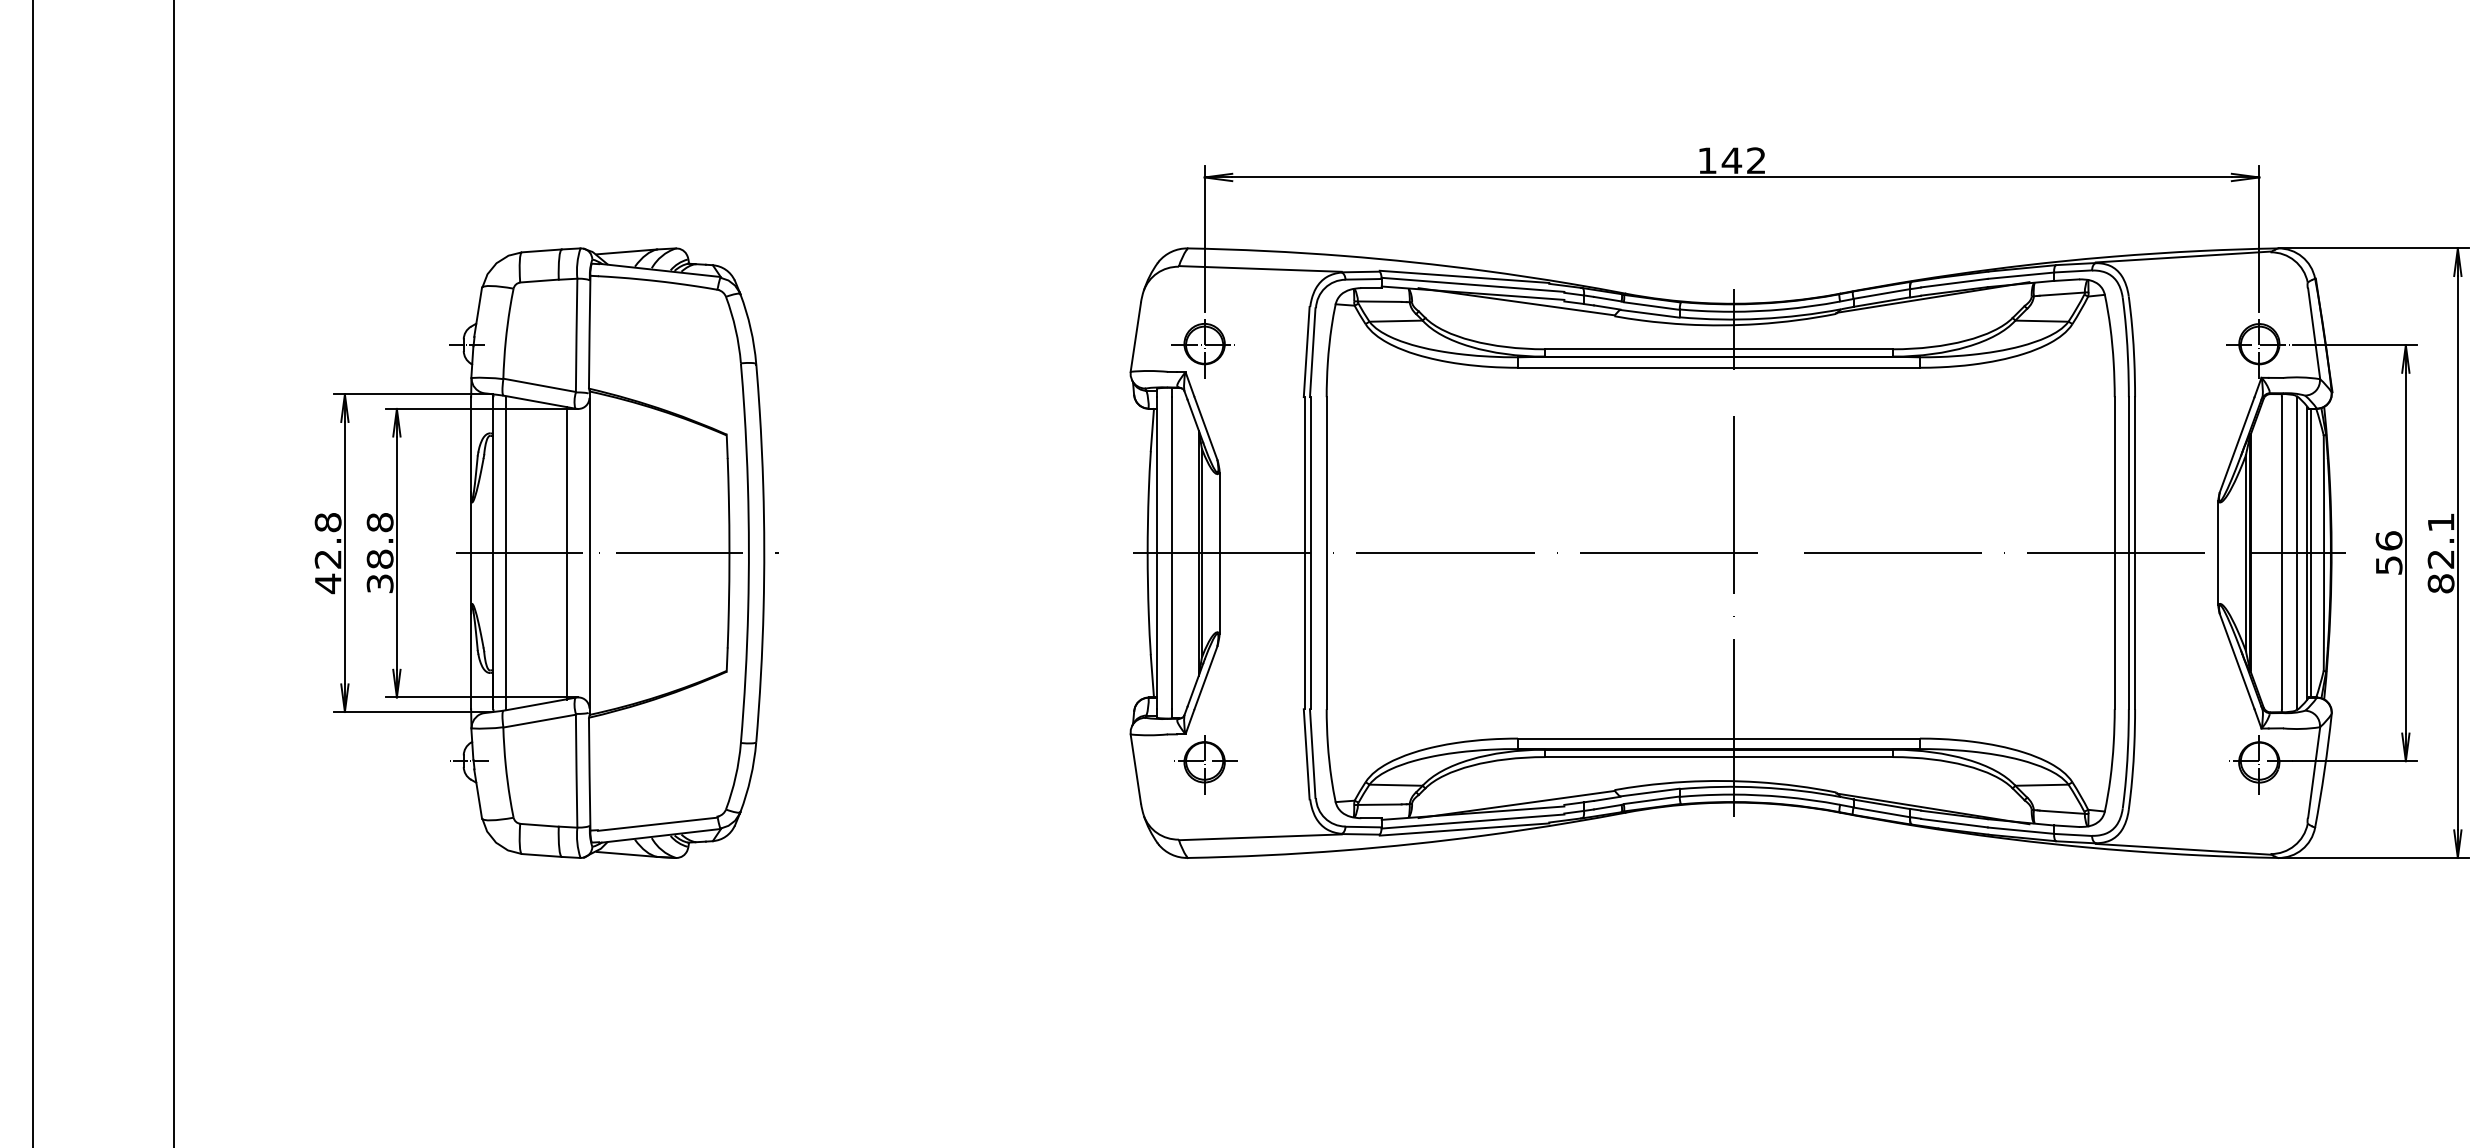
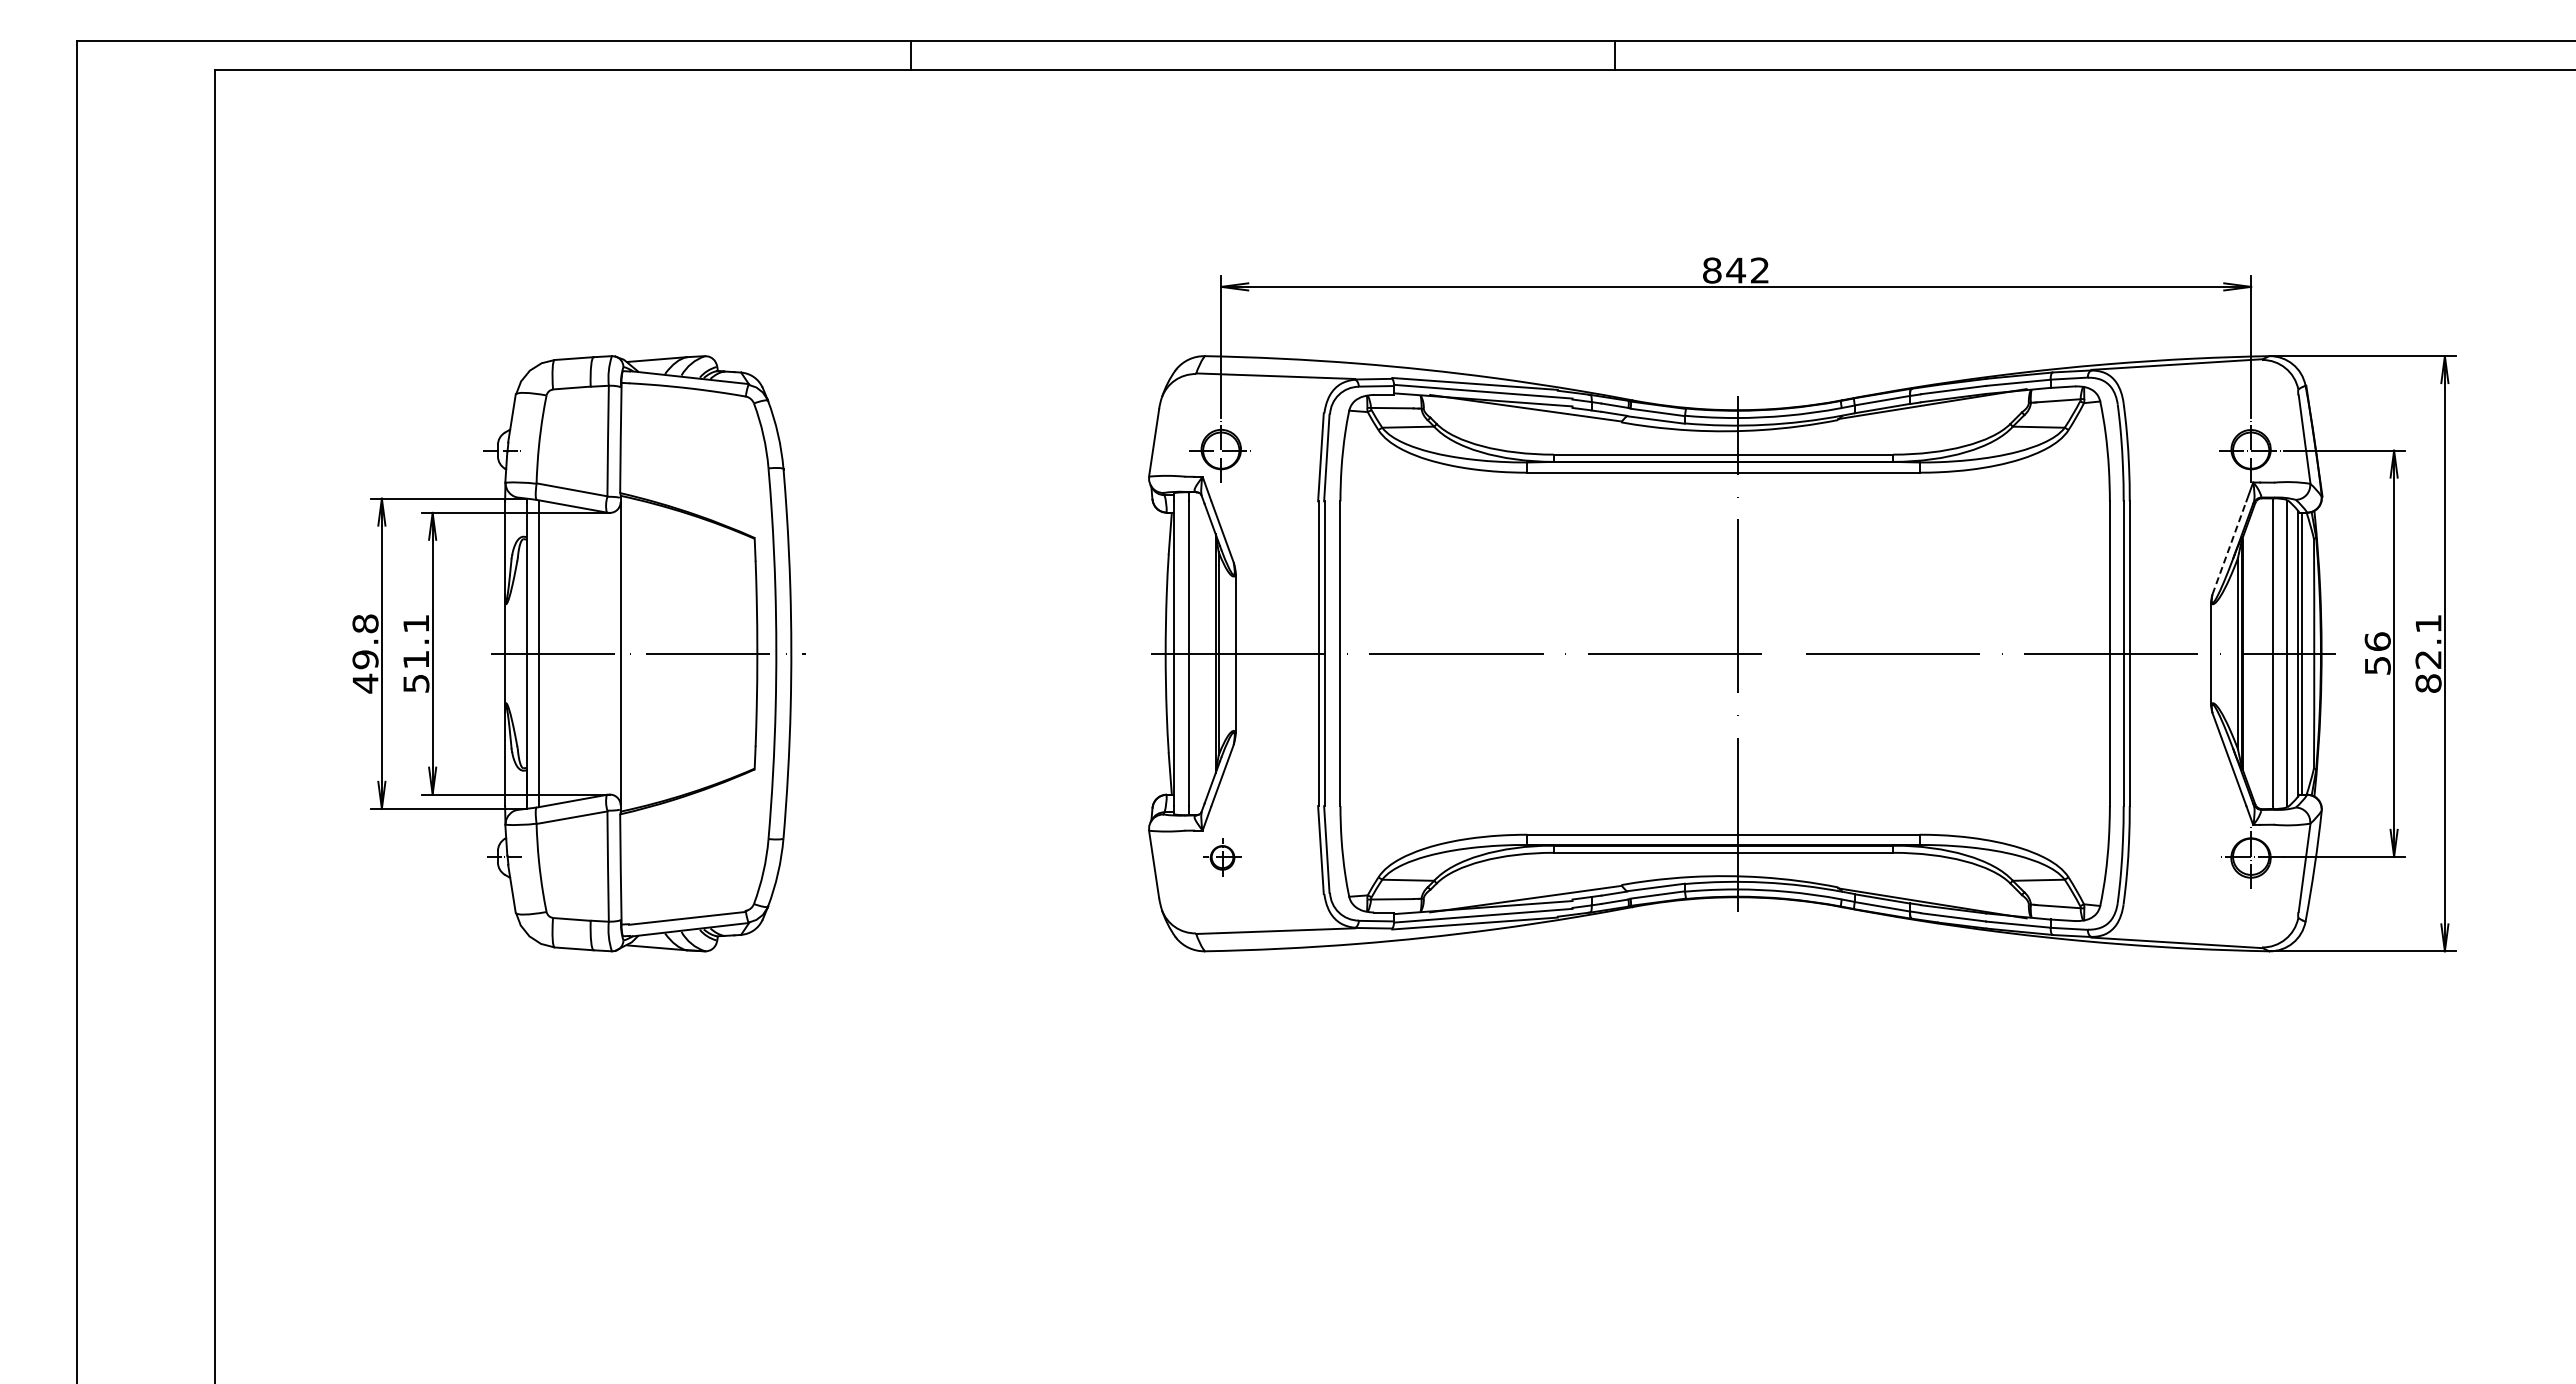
text: (1707, 160) -> (1712, 270), 142 -> 842
line: (2237, 444) -> (2229, 547), solid -> dashed
text: (380, 551) -> (416, 652), 38.8 -> 51.1
line: (567, 552) -> (599, 653), removed
text: (328, 559) -> (365, 659), 42.8 -> 49.8
part: (1207, 761) -> (1224, 857), size x0.6

